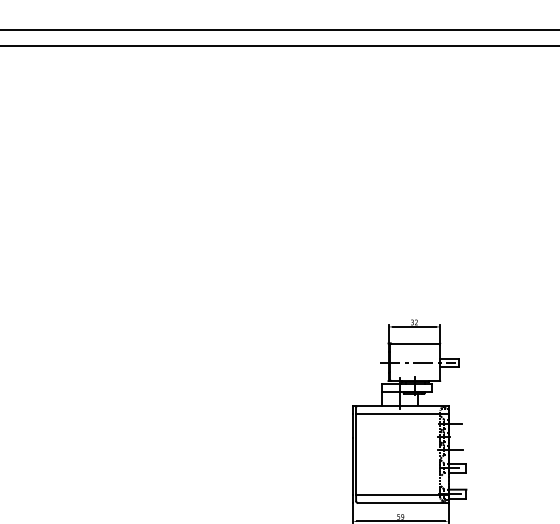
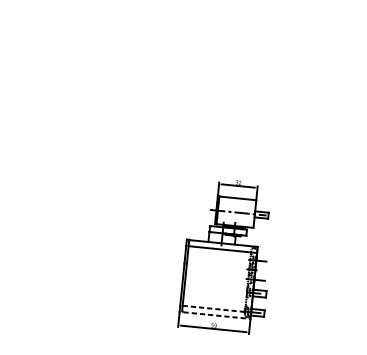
line: (402, 494) -> (217, 309), solid -> dashed
line: (403, 503) -> (217, 315), solid -> dashed

